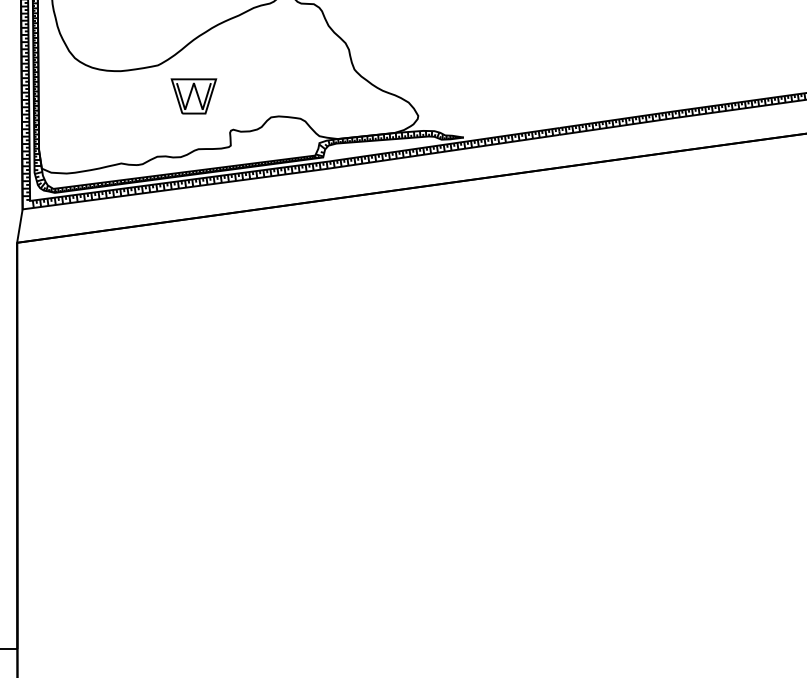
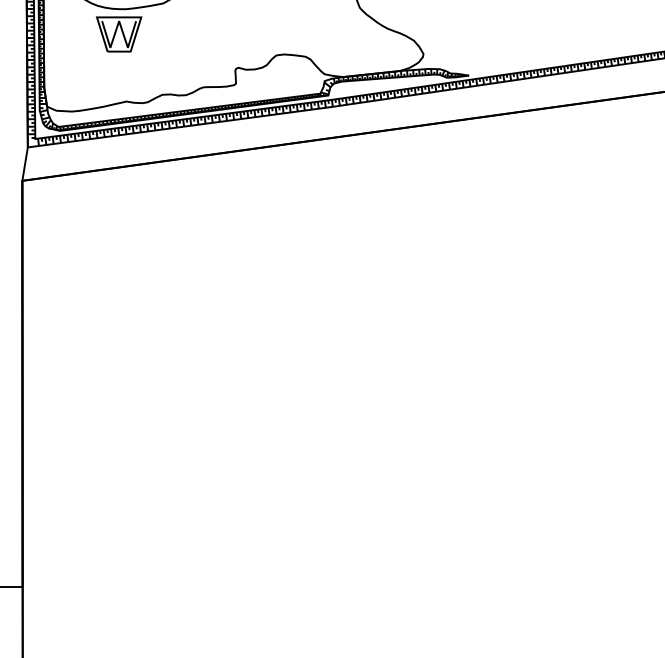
part: (193, 96) -> (118, 34), moved

